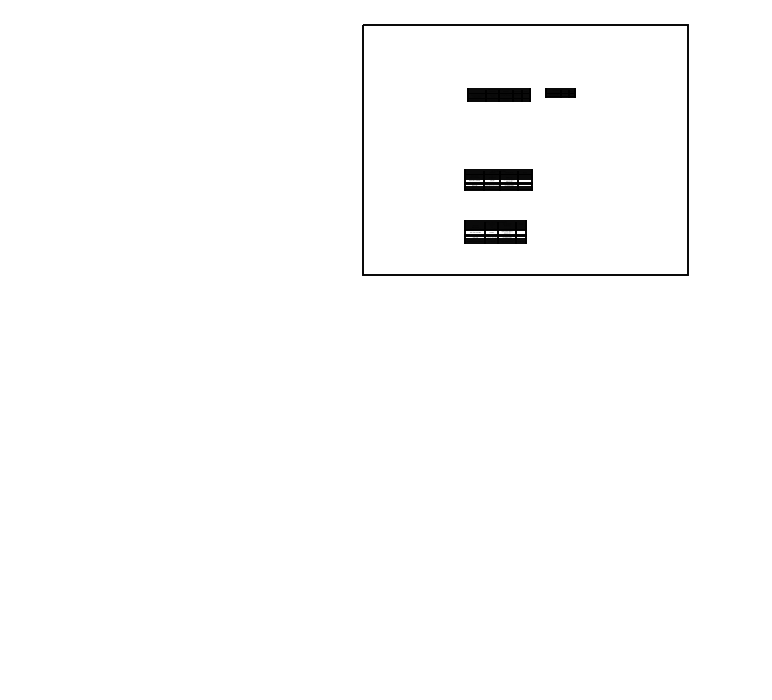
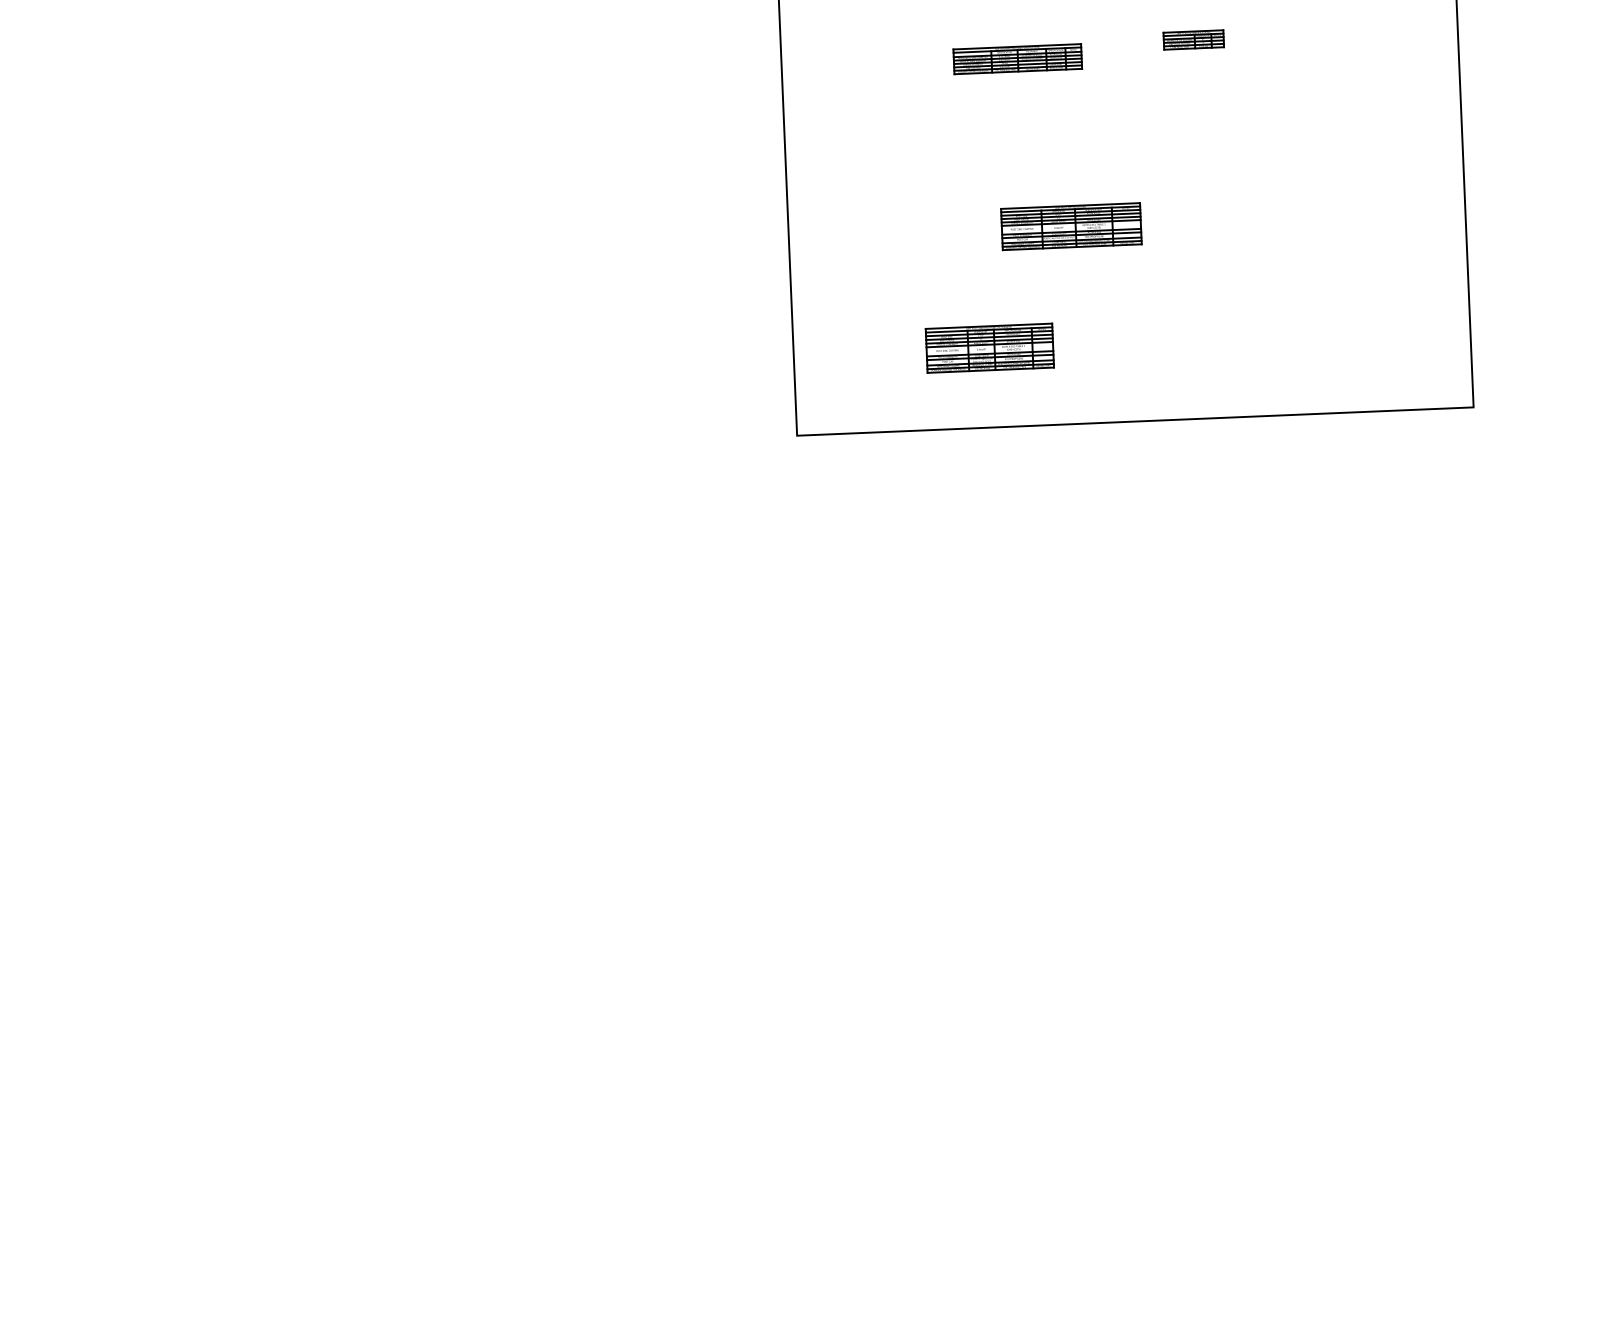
part: (498, 94) -> (1016, 58), moved
part: (495, 231) -> (989, 347), moved

